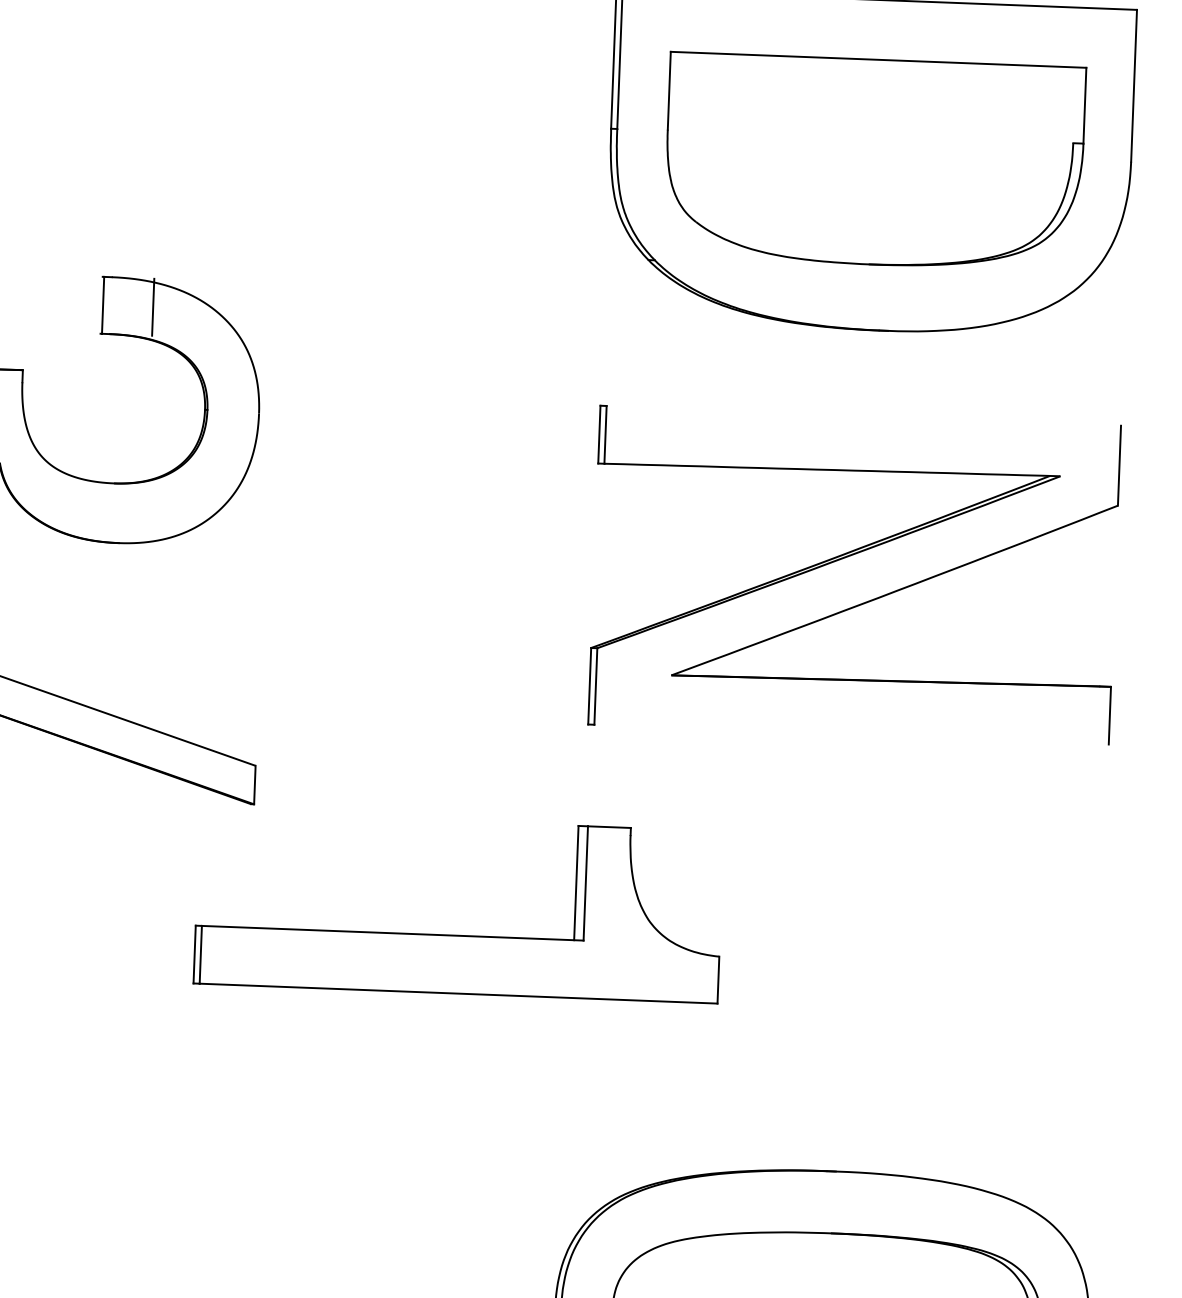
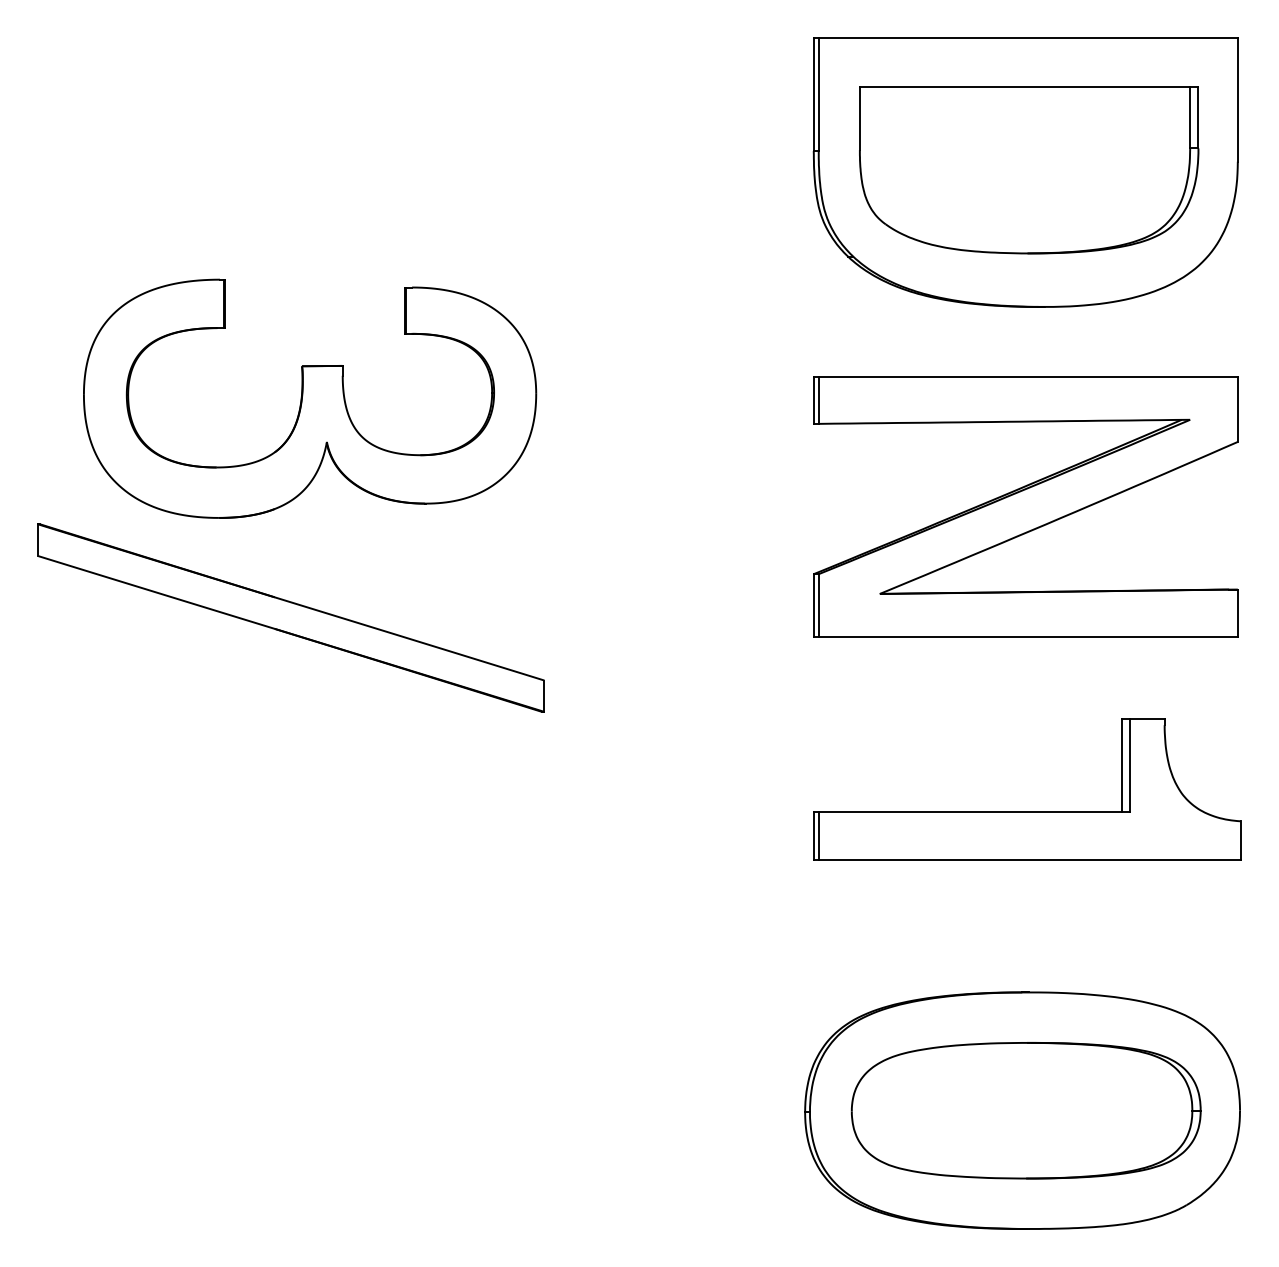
line: (1075, 105) -> (1190, 117), added
line: (152, 307) -> (404, 310), moved
line: (862, 415) -> (1027, 376), added
line: (850, 734) -> (1027, 636), added
part: (458, 934) -> (1027, 811), moved

